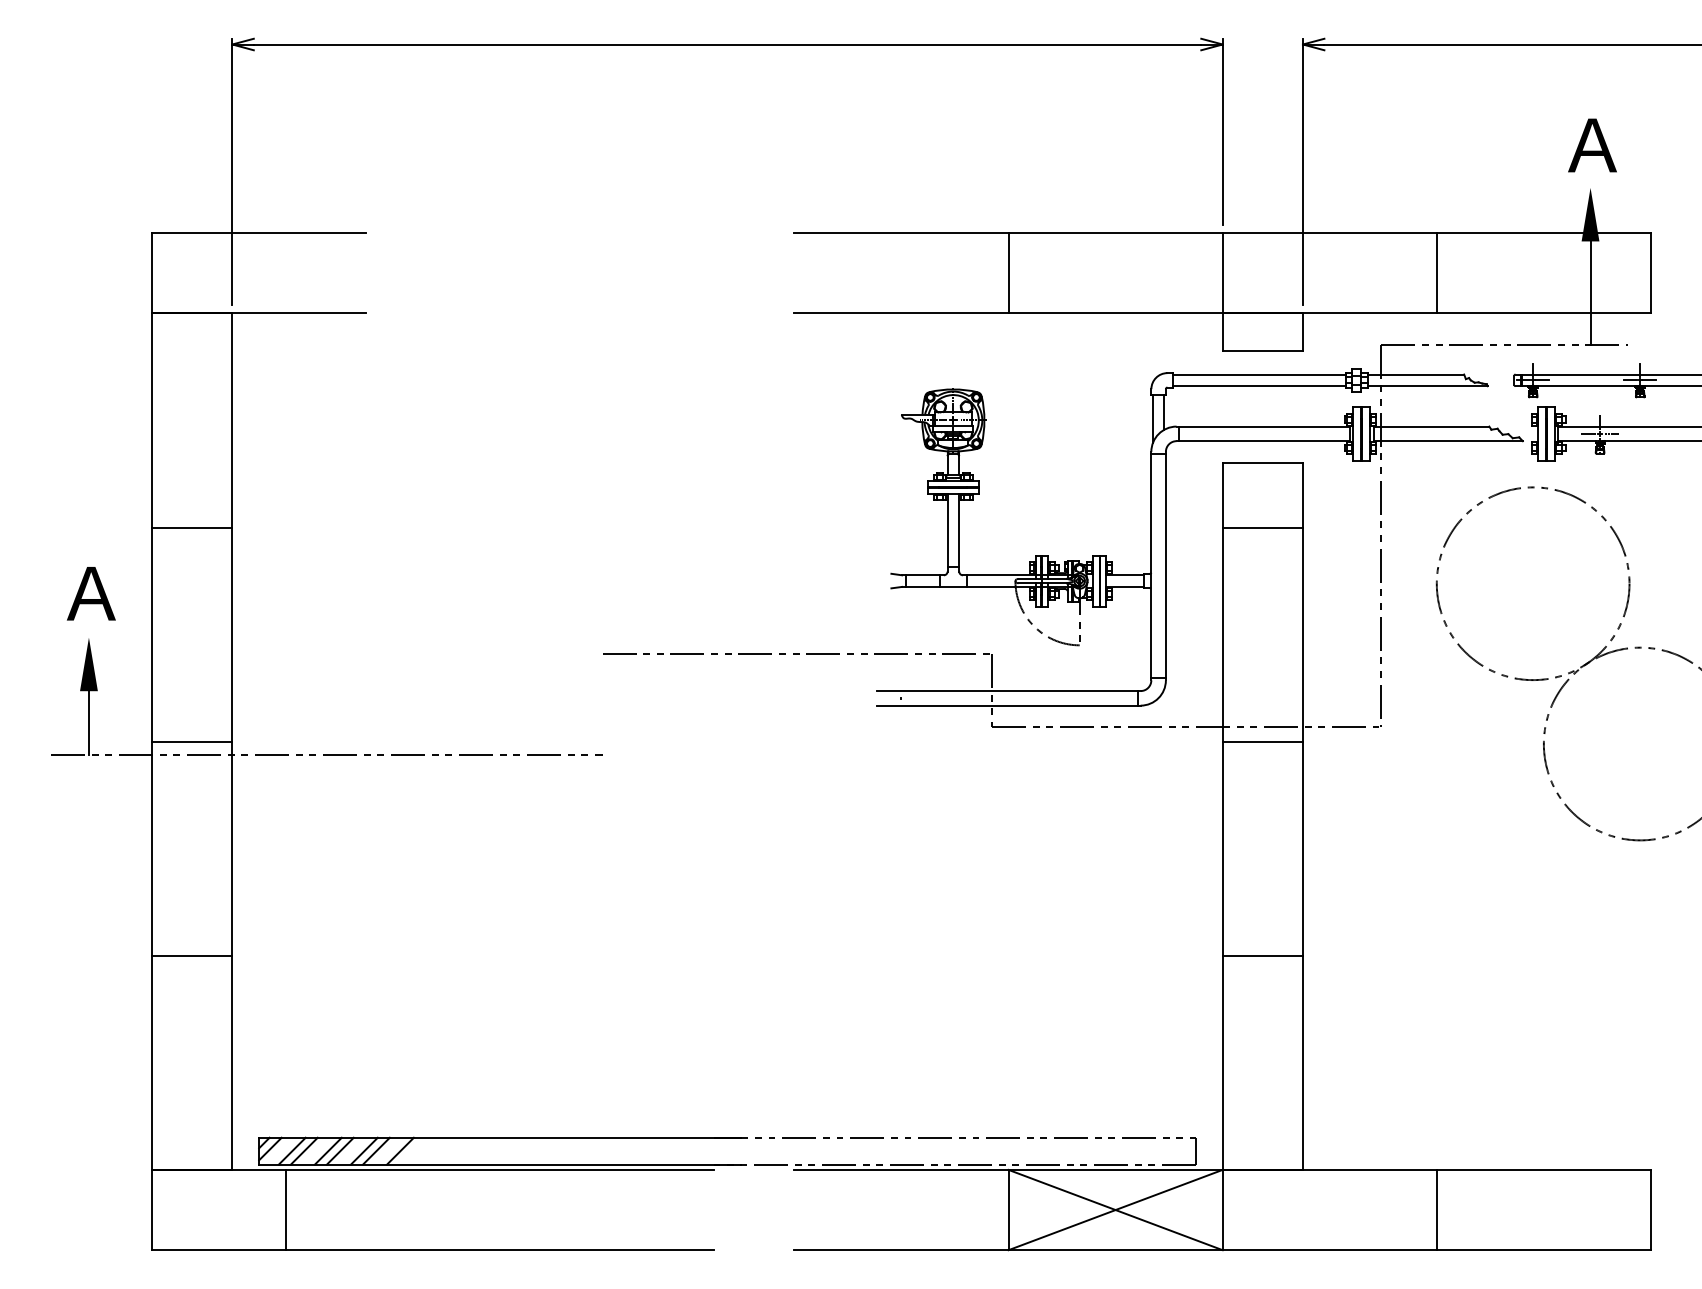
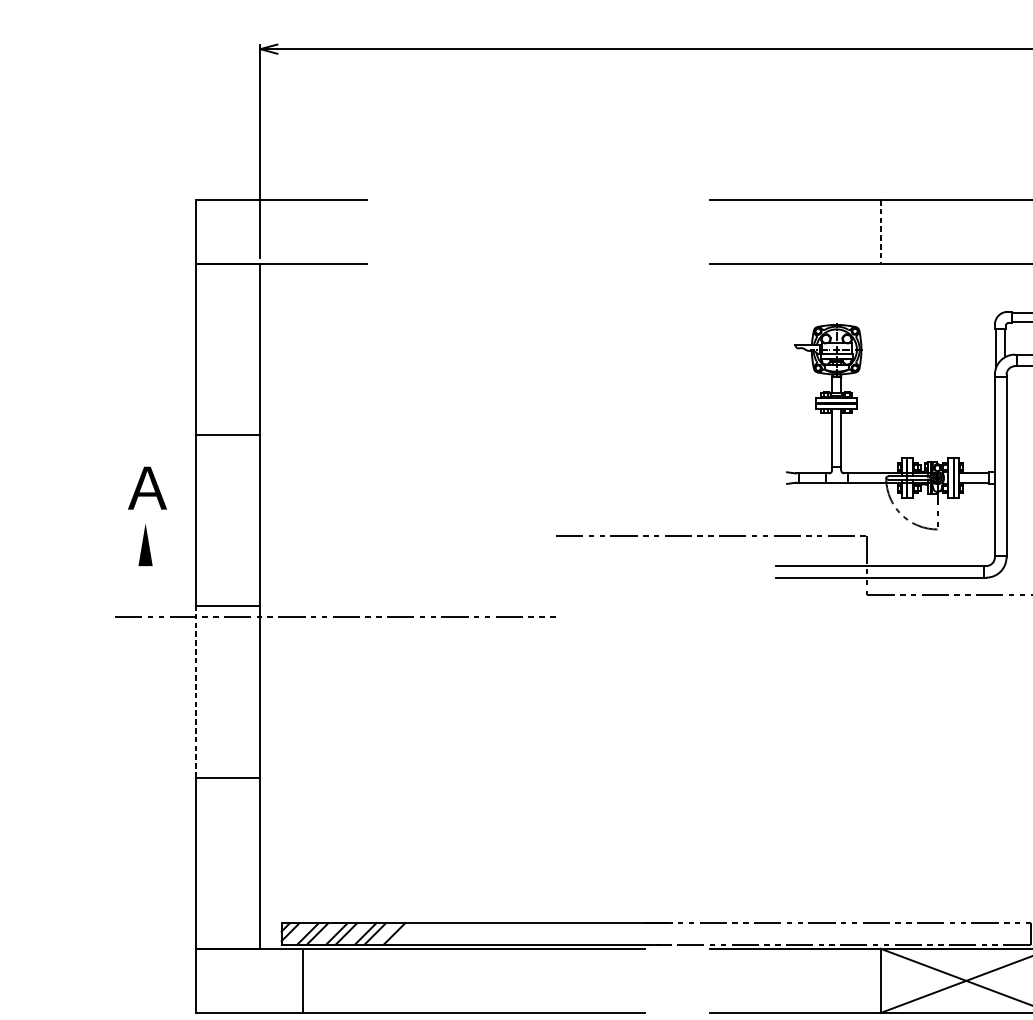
line: (1008, 273) -> (880, 232), solid -> dashed
line: (88, 723) -> (145, 591), removed
line: (152, 848) -> (196, 691), solid -> dashed

